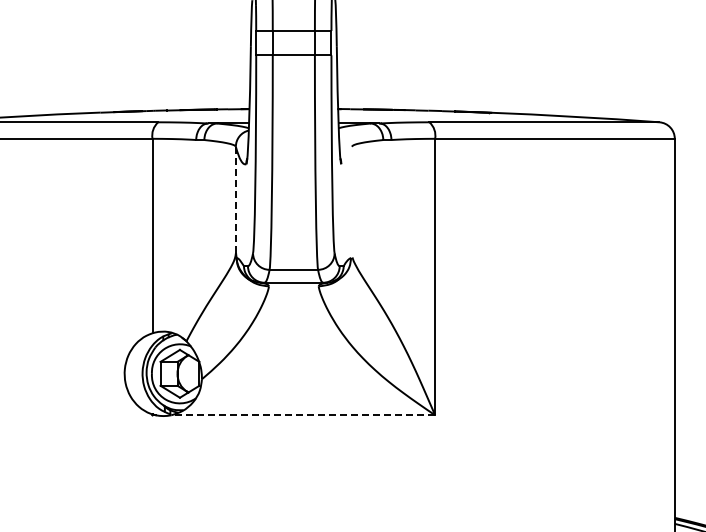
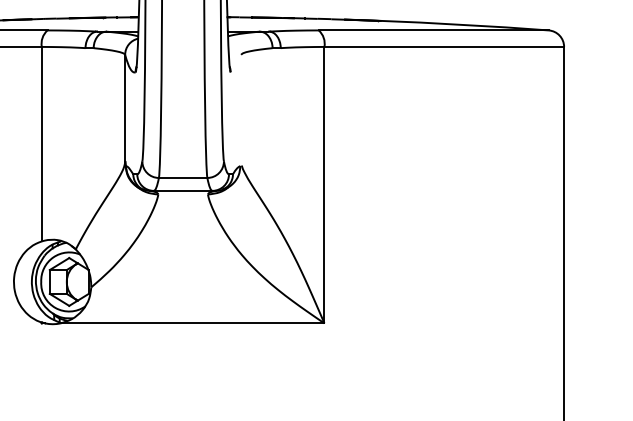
line: (235, 200) -> (124, 108), dashed -> solid
line: (303, 415) -> (192, 323), dashed -> solid

